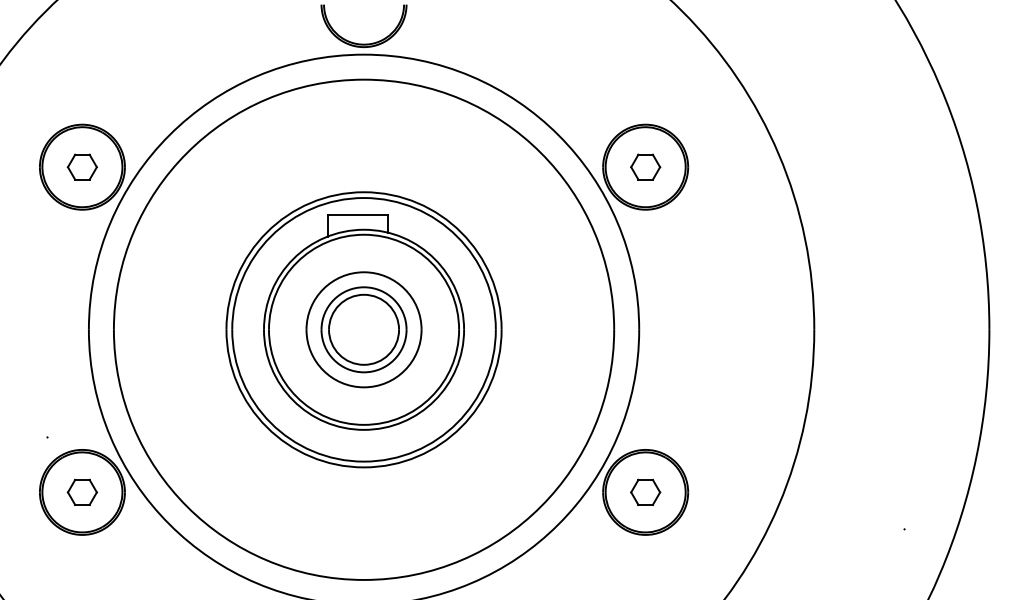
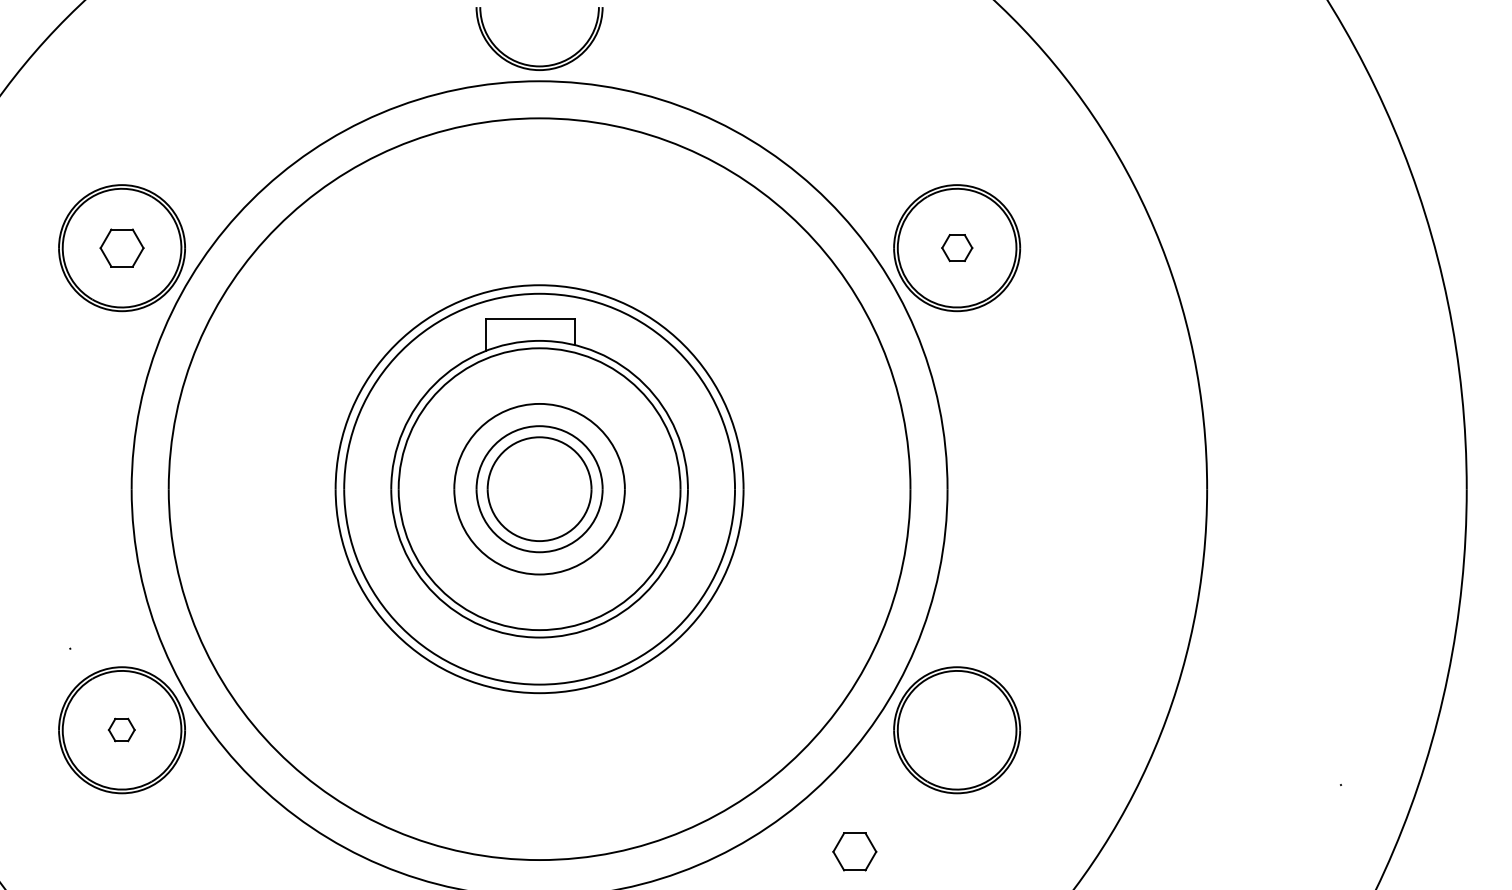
part: (645, 166) -> (956, 247), size x0.7
part: (81, 491) -> (120, 728), size x0.6
part: (645, 491) -> (854, 850), moved

